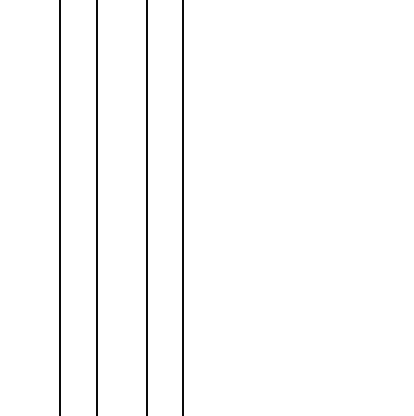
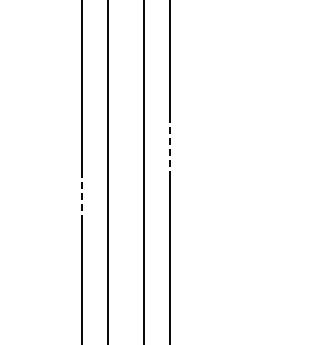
line: (182, 197) -> (169, 143), solid -> dashed
line: (59, 271) -> (81, 196), solid -> dashed

